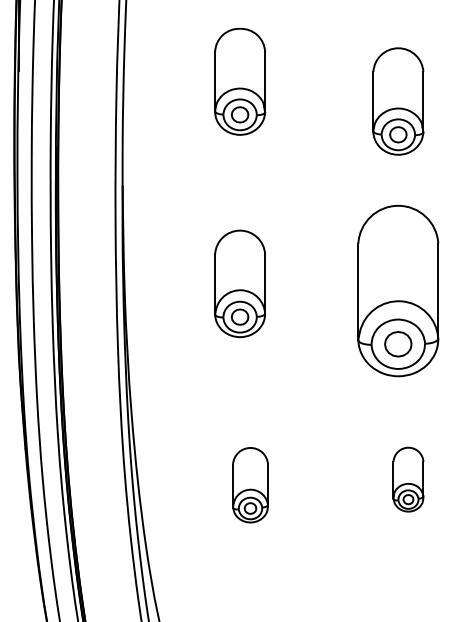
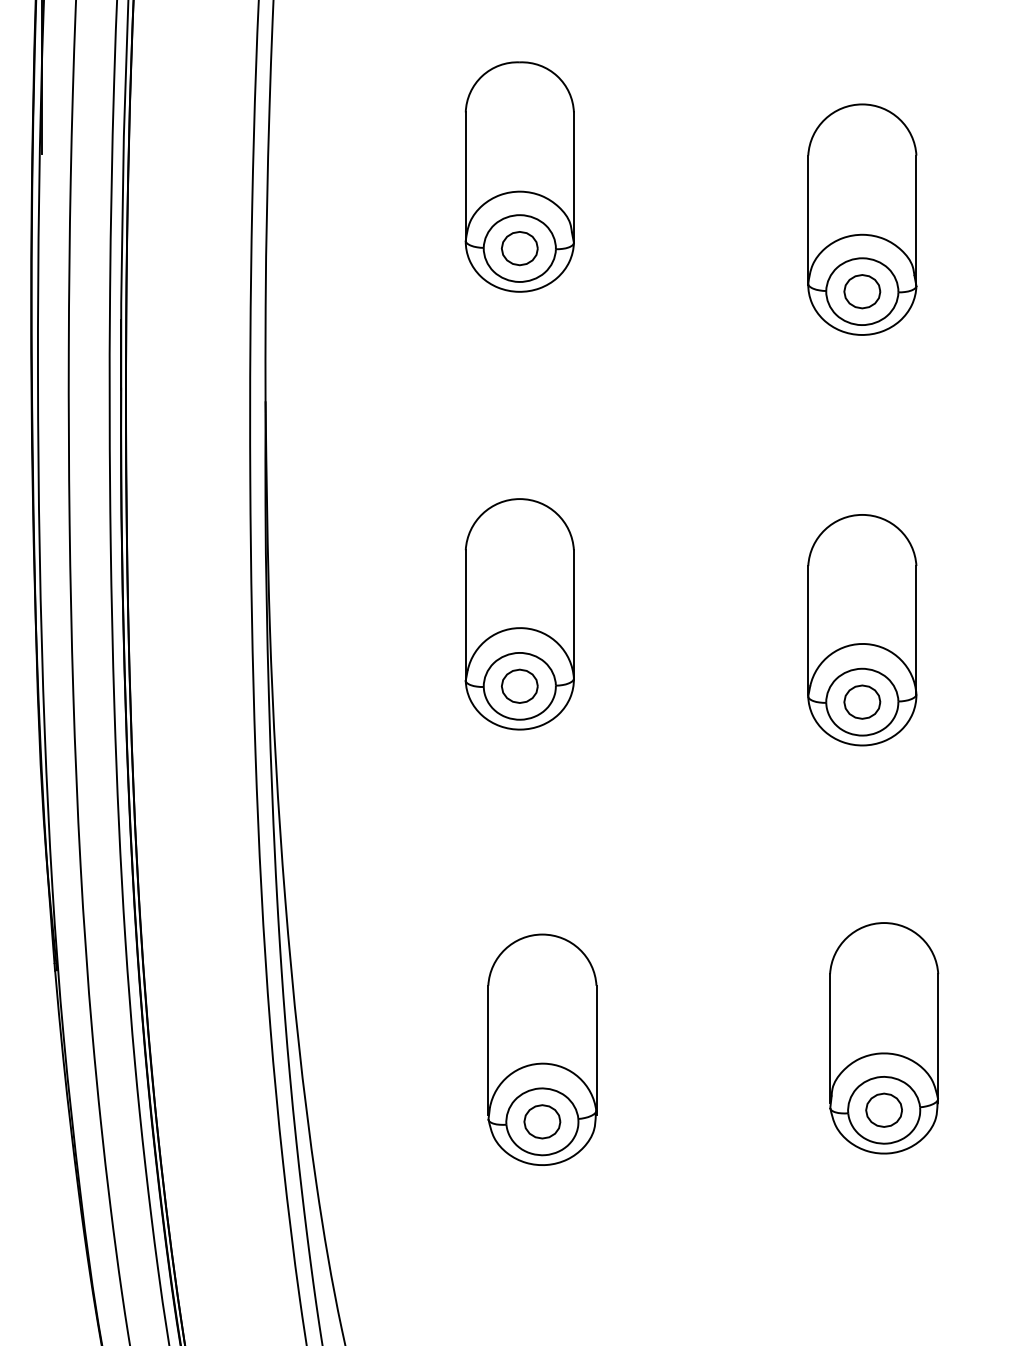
part: (398, 291) -> (862, 630), size x0.62
part: (408, 479) -> (884, 1037), size x1.67
part: (250, 485) -> (542, 1050), size x1.43

